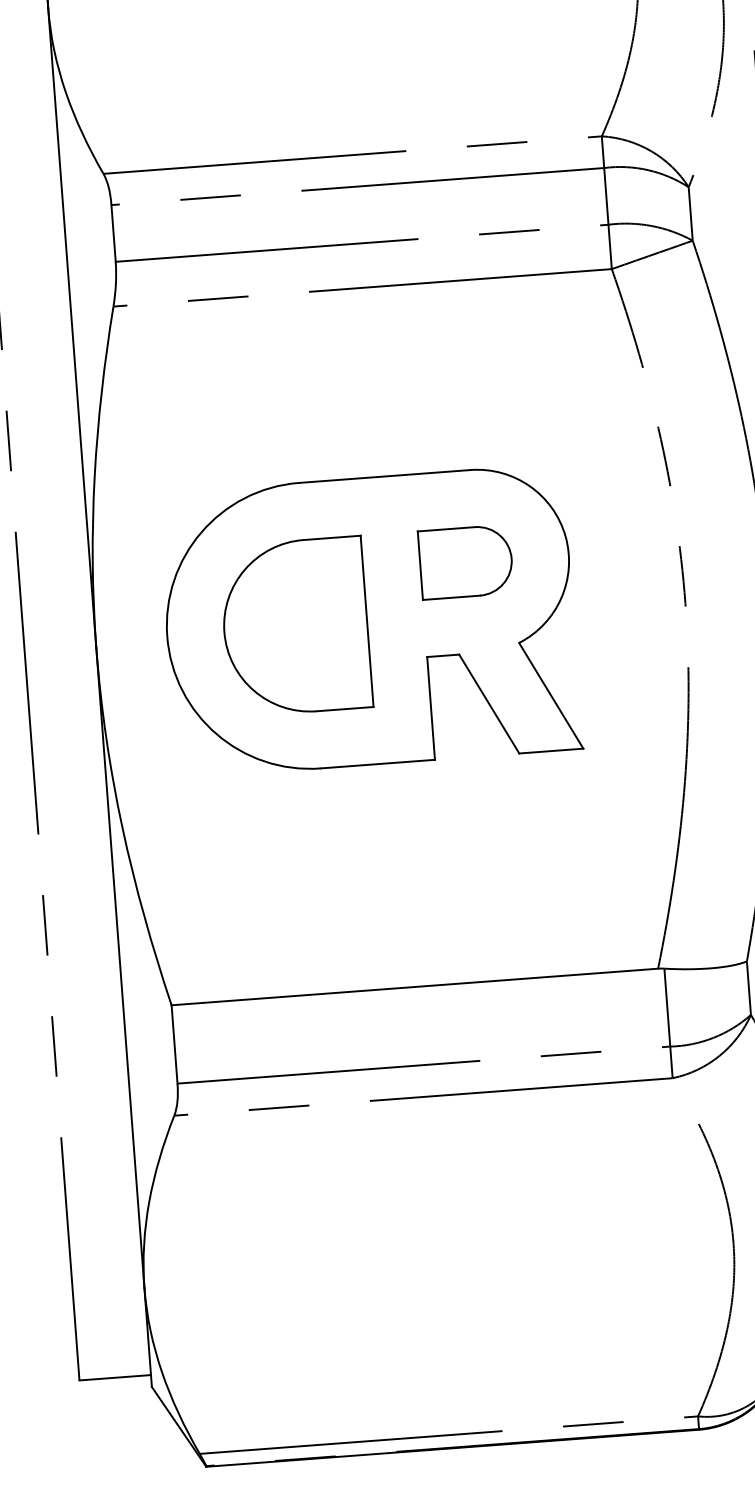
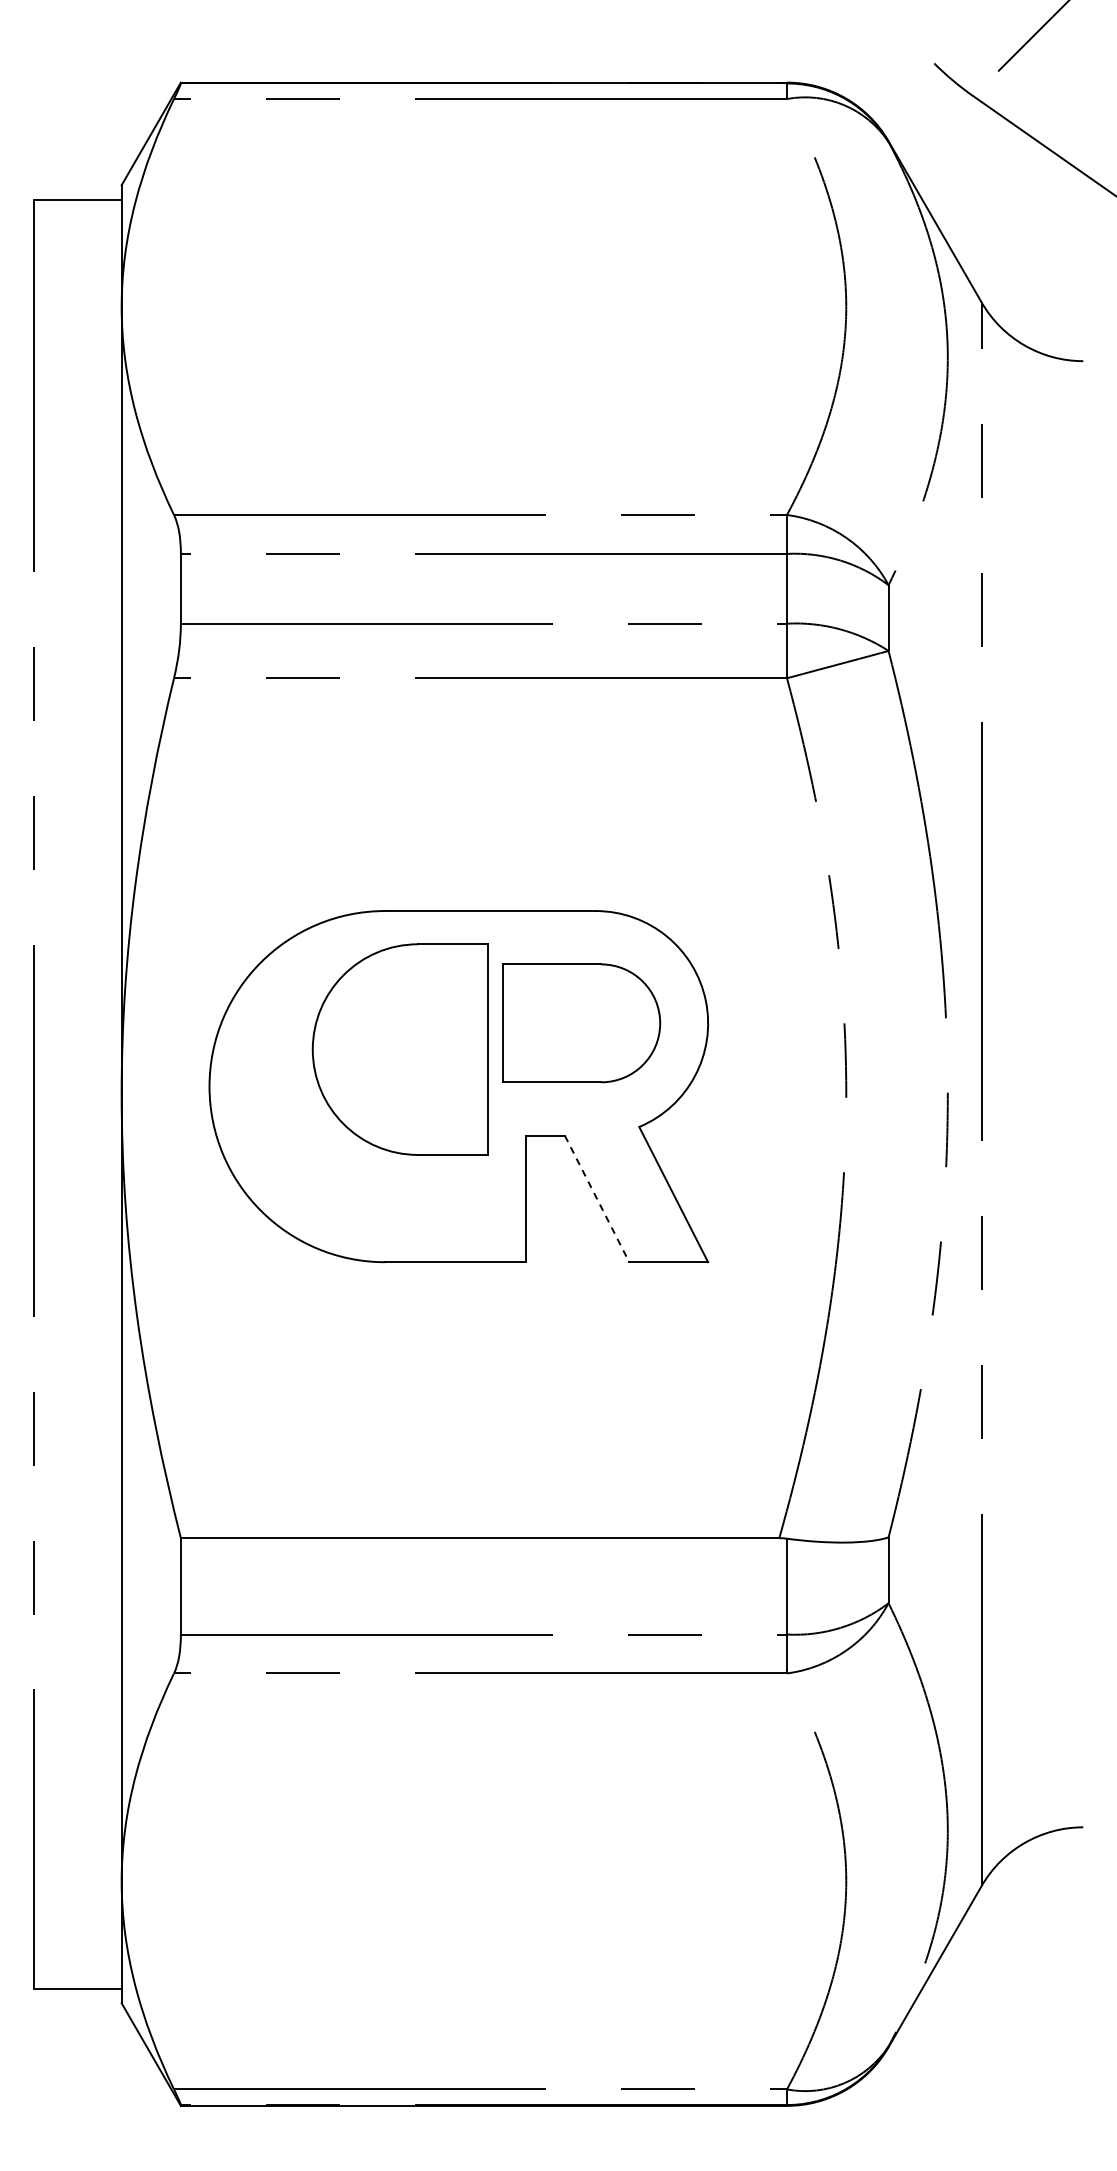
part: (465, 562) -> (581, 1023), size x1.4
part: (294, 626) -> (399, 1049), moved
line: (489, 703) -> (597, 1198), solid -> dashed

